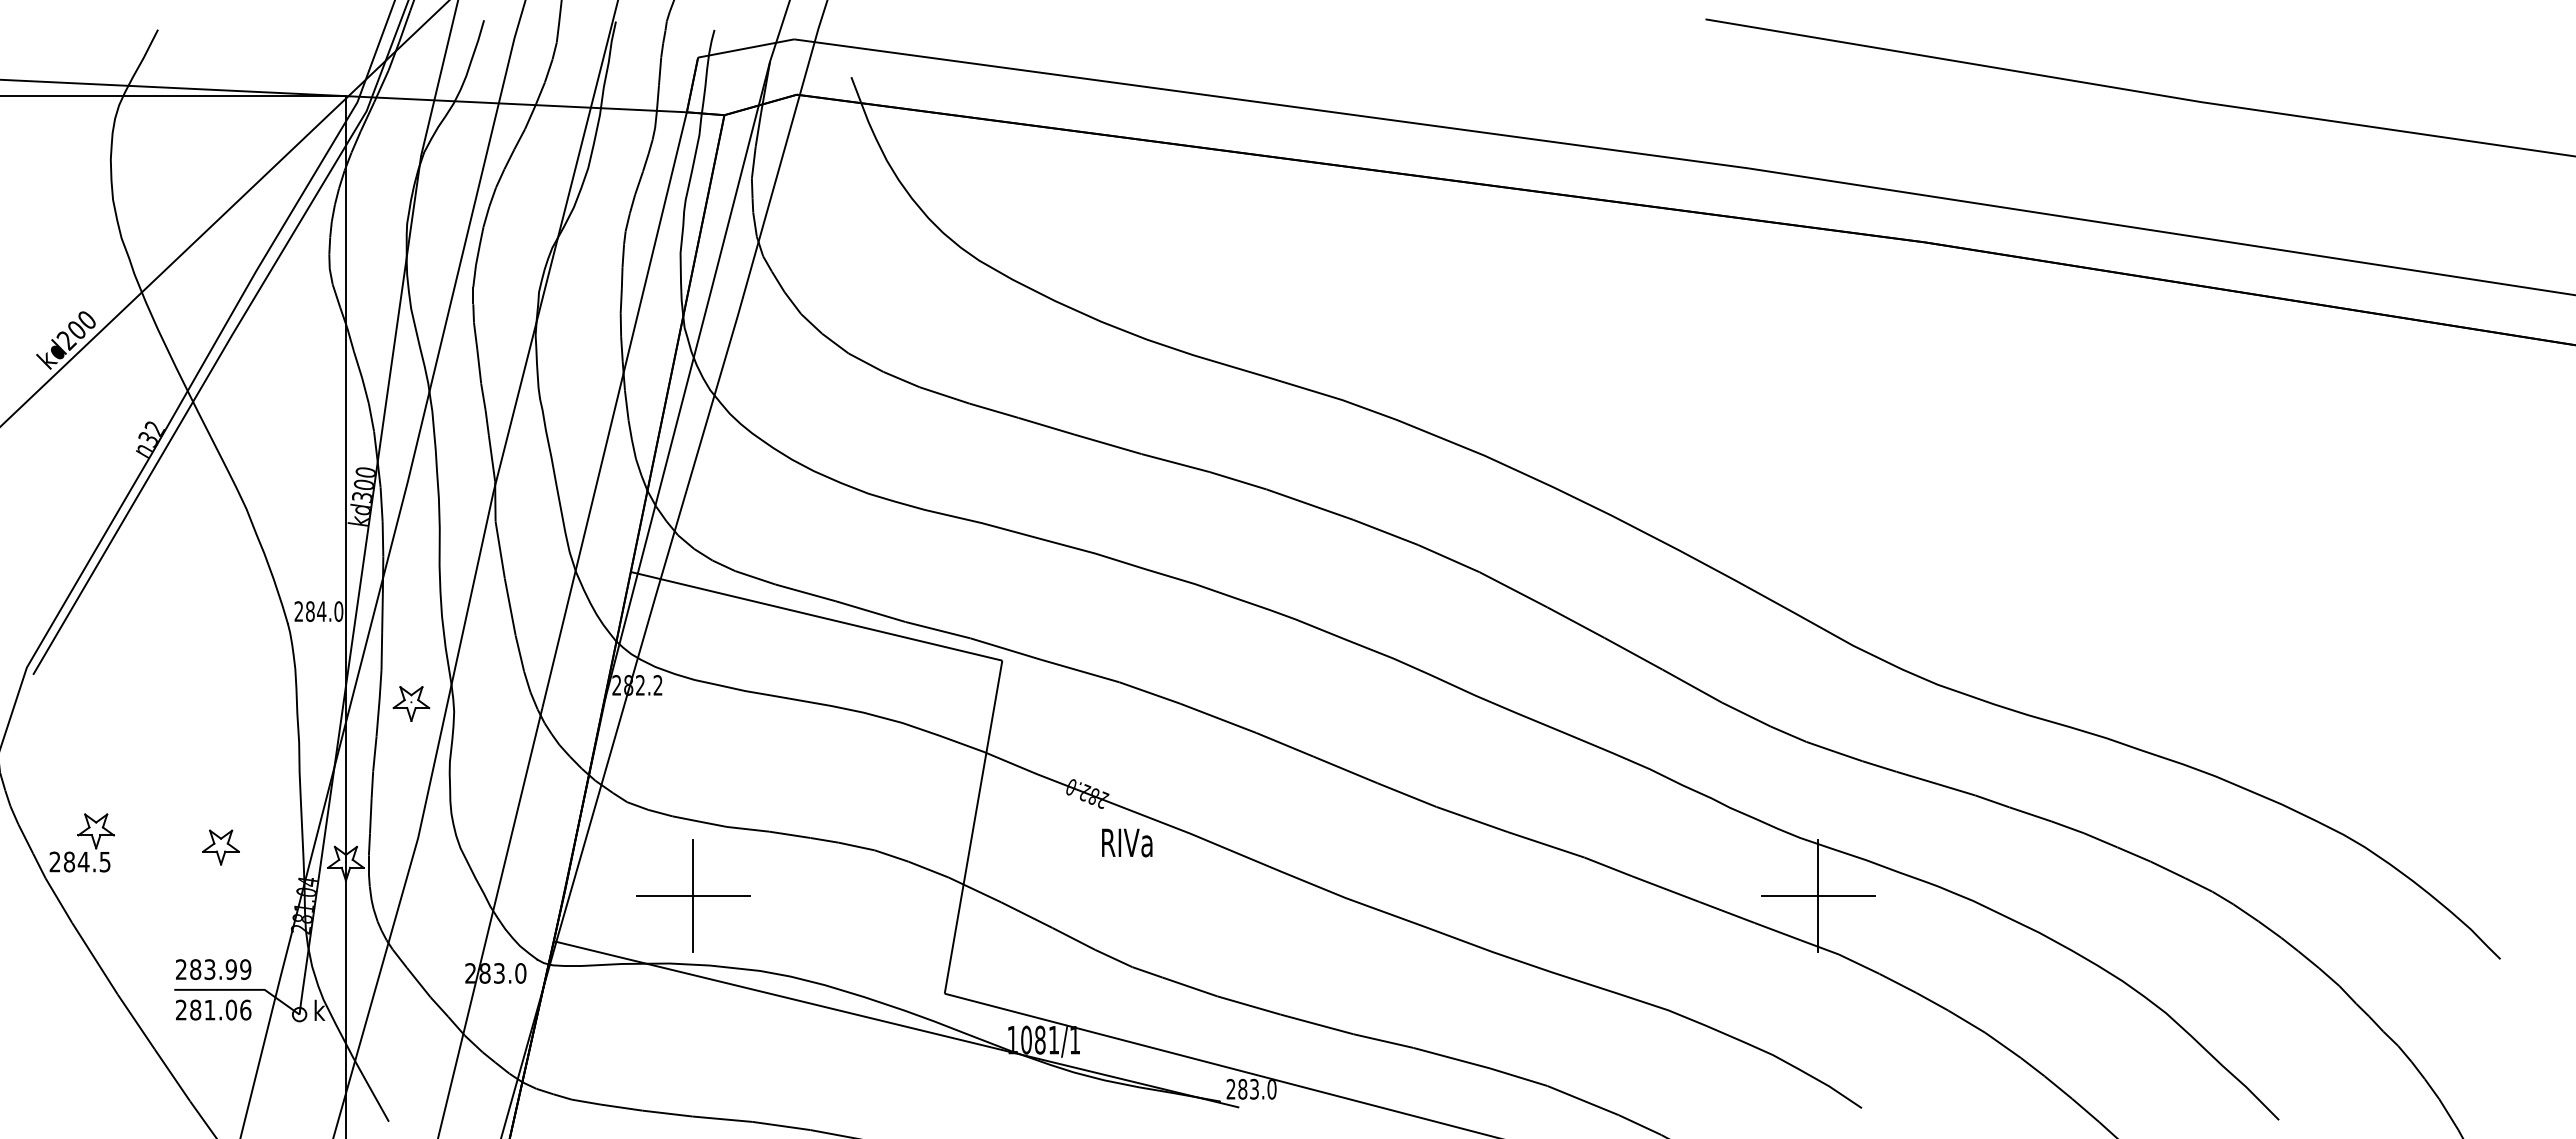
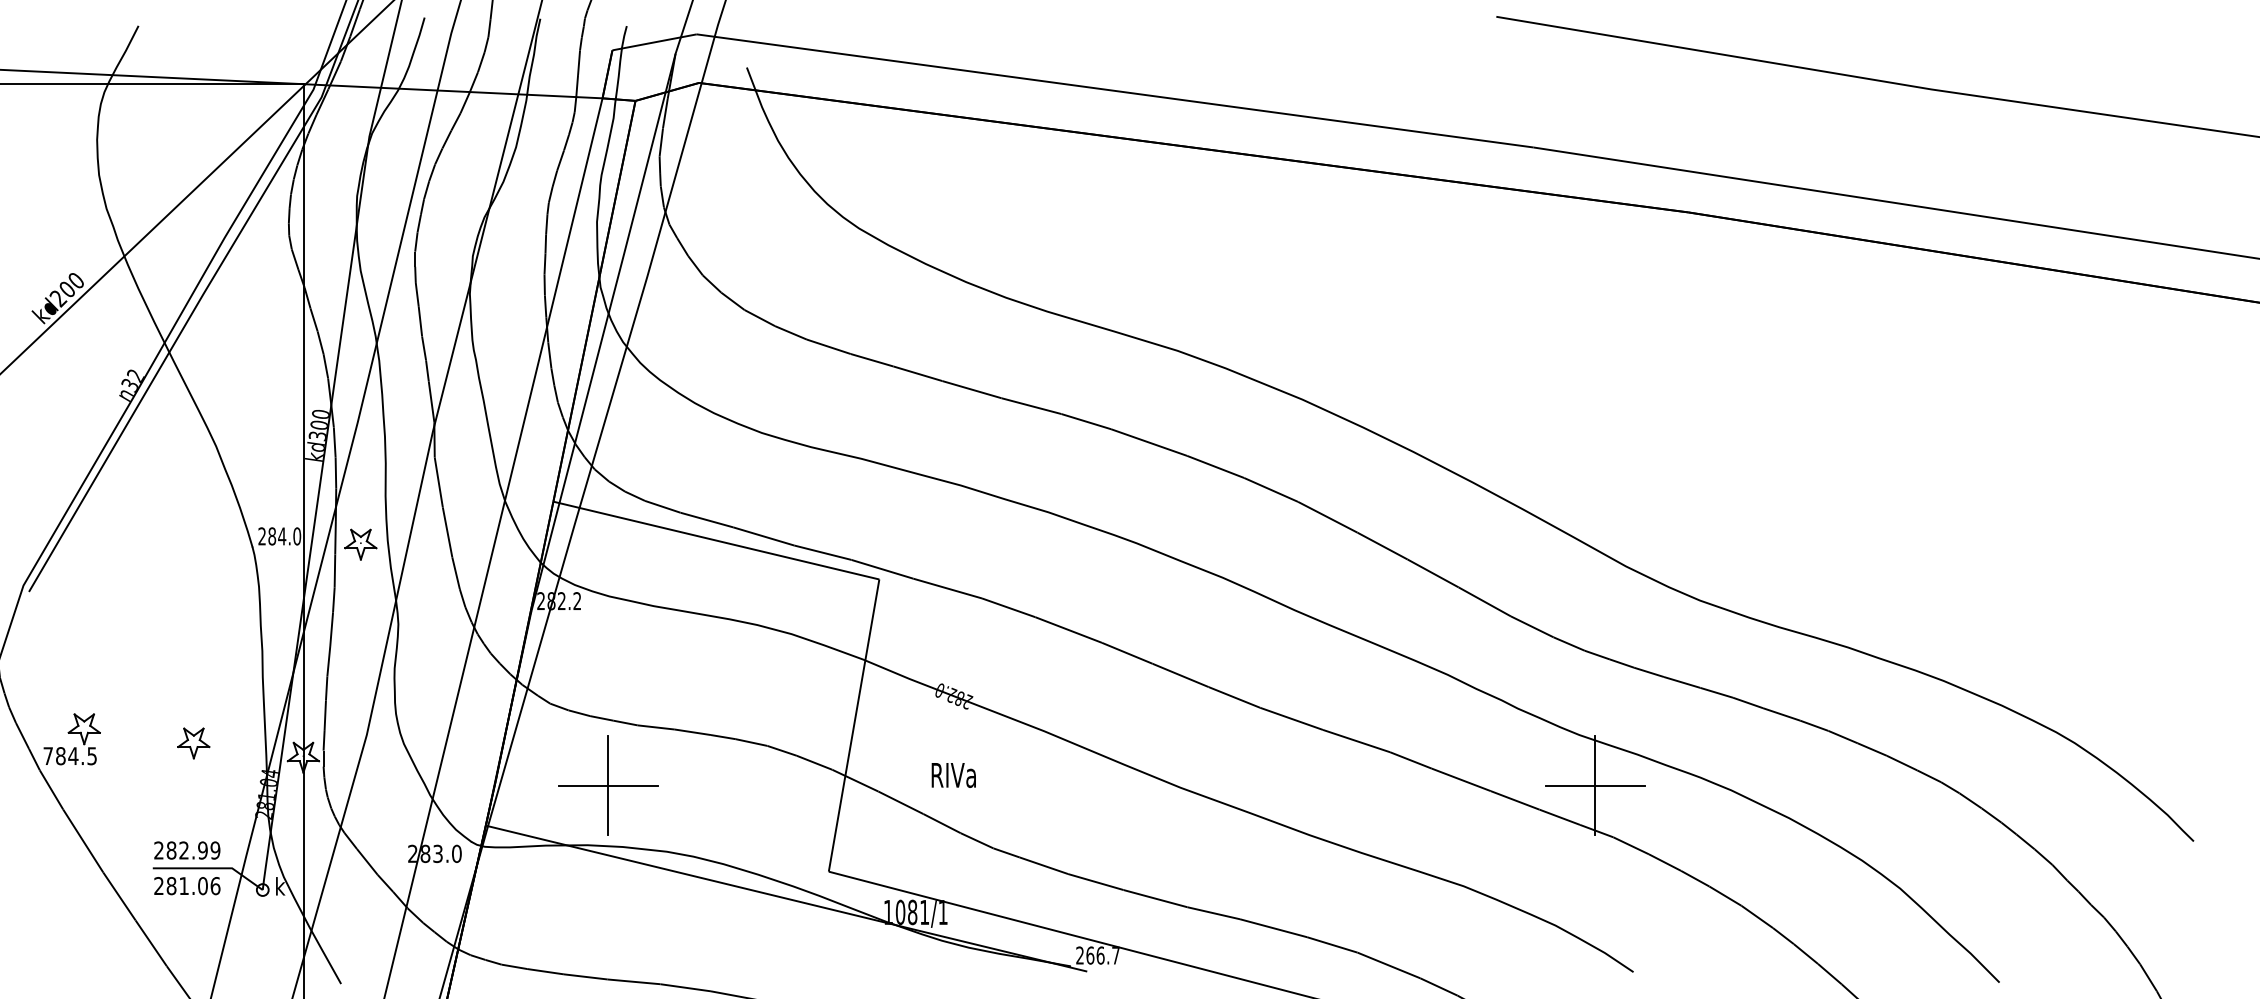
part: (411, 703) -> (360, 544), moved
text: (1127, 842) -> (954, 775), moved
text: (54, 861) -> (47, 755), 284.5 -> 784.5
text: (209, 969) -> (183, 850), 283.99 -> 282.99
text: (1257, 1088) -> (1103, 954), 283.0 -> 266.7

